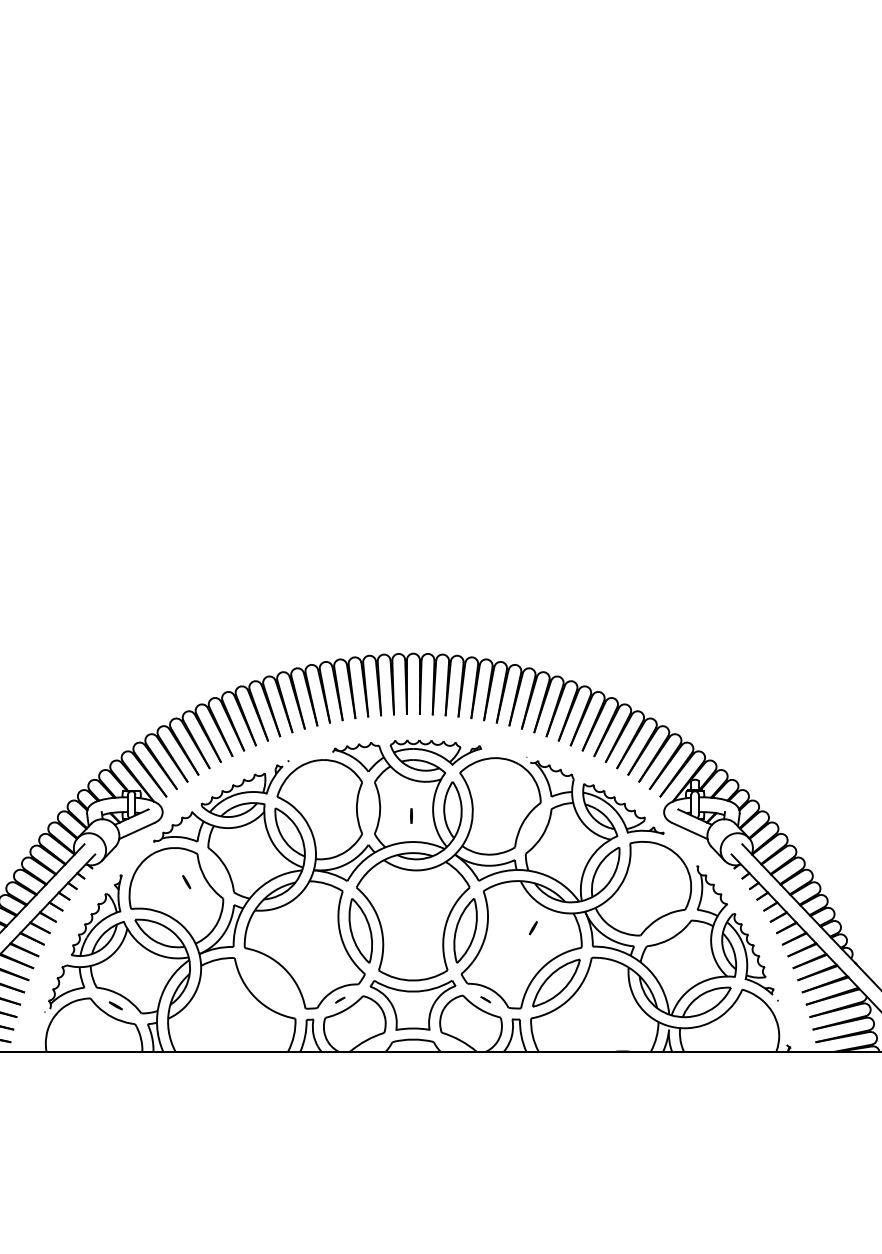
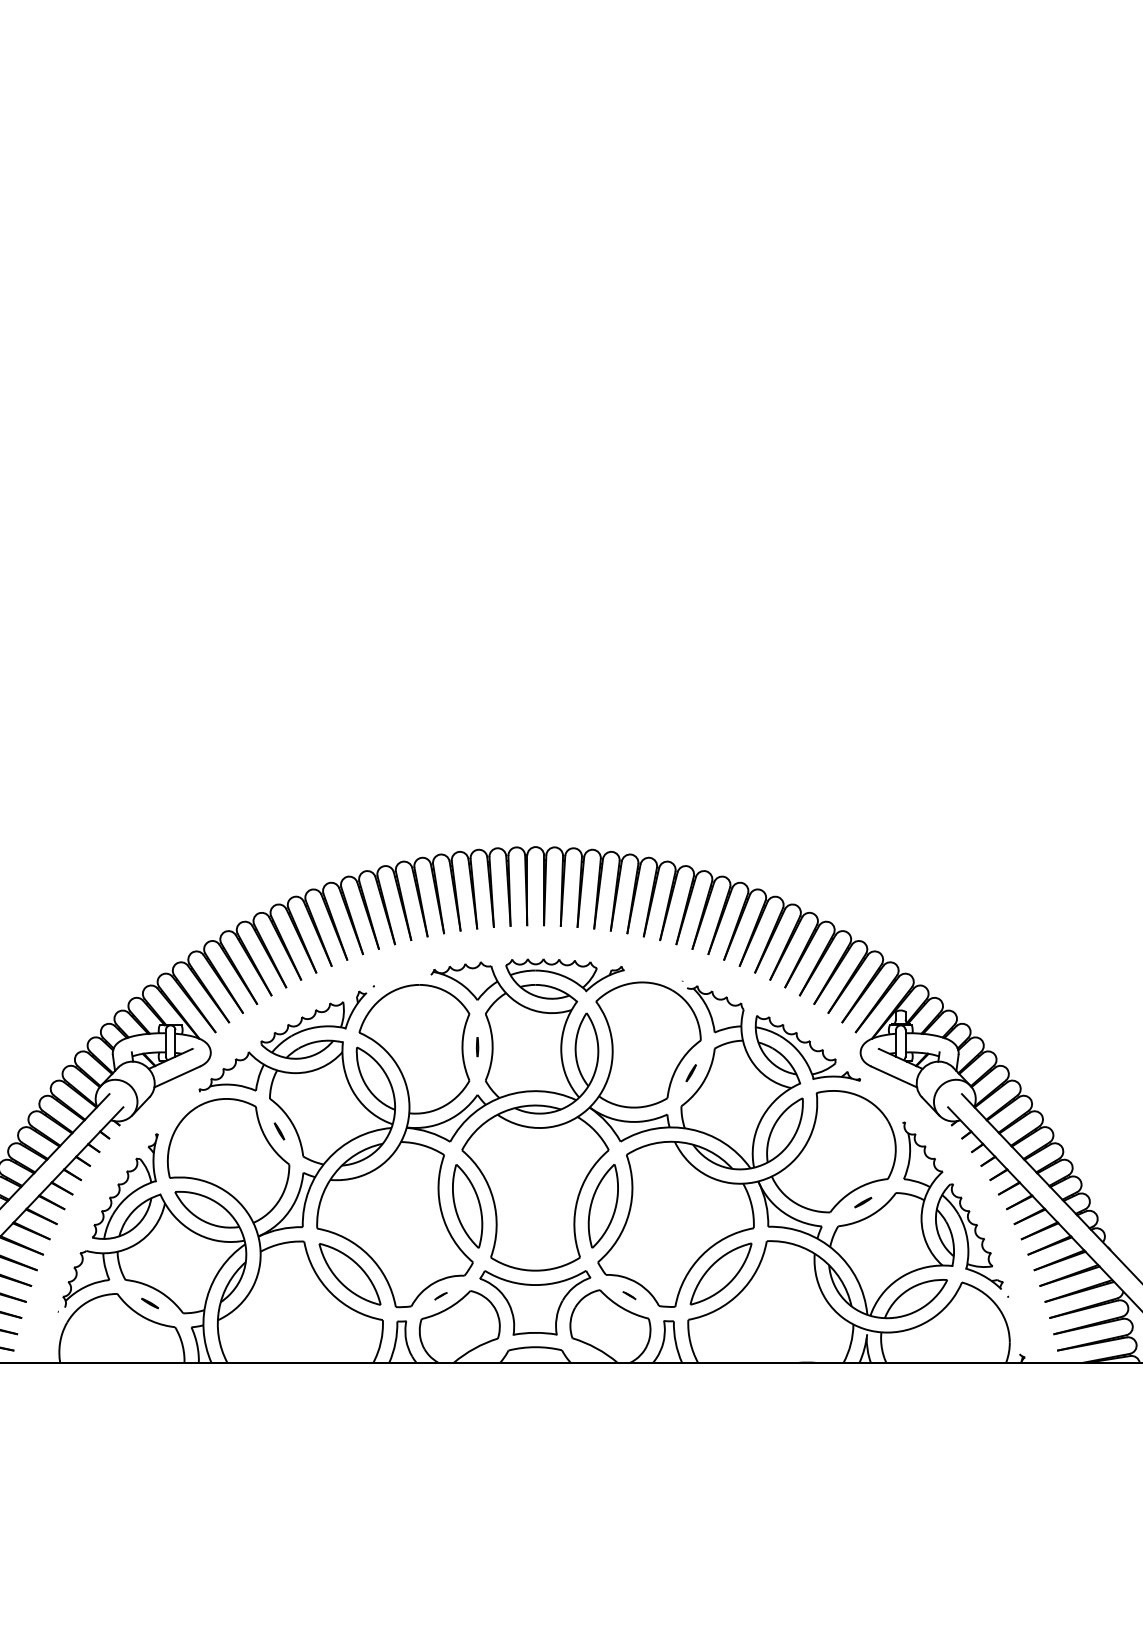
line: (411, 815) -> (477, 1046), moved
part: (186, 882) -> (279, 1131), moved
part: (666, 927) -> (863, 1201), added
part: (532, 928) -> (690, 1073), moved
part: (269, 983) -> (349, 1274), added

